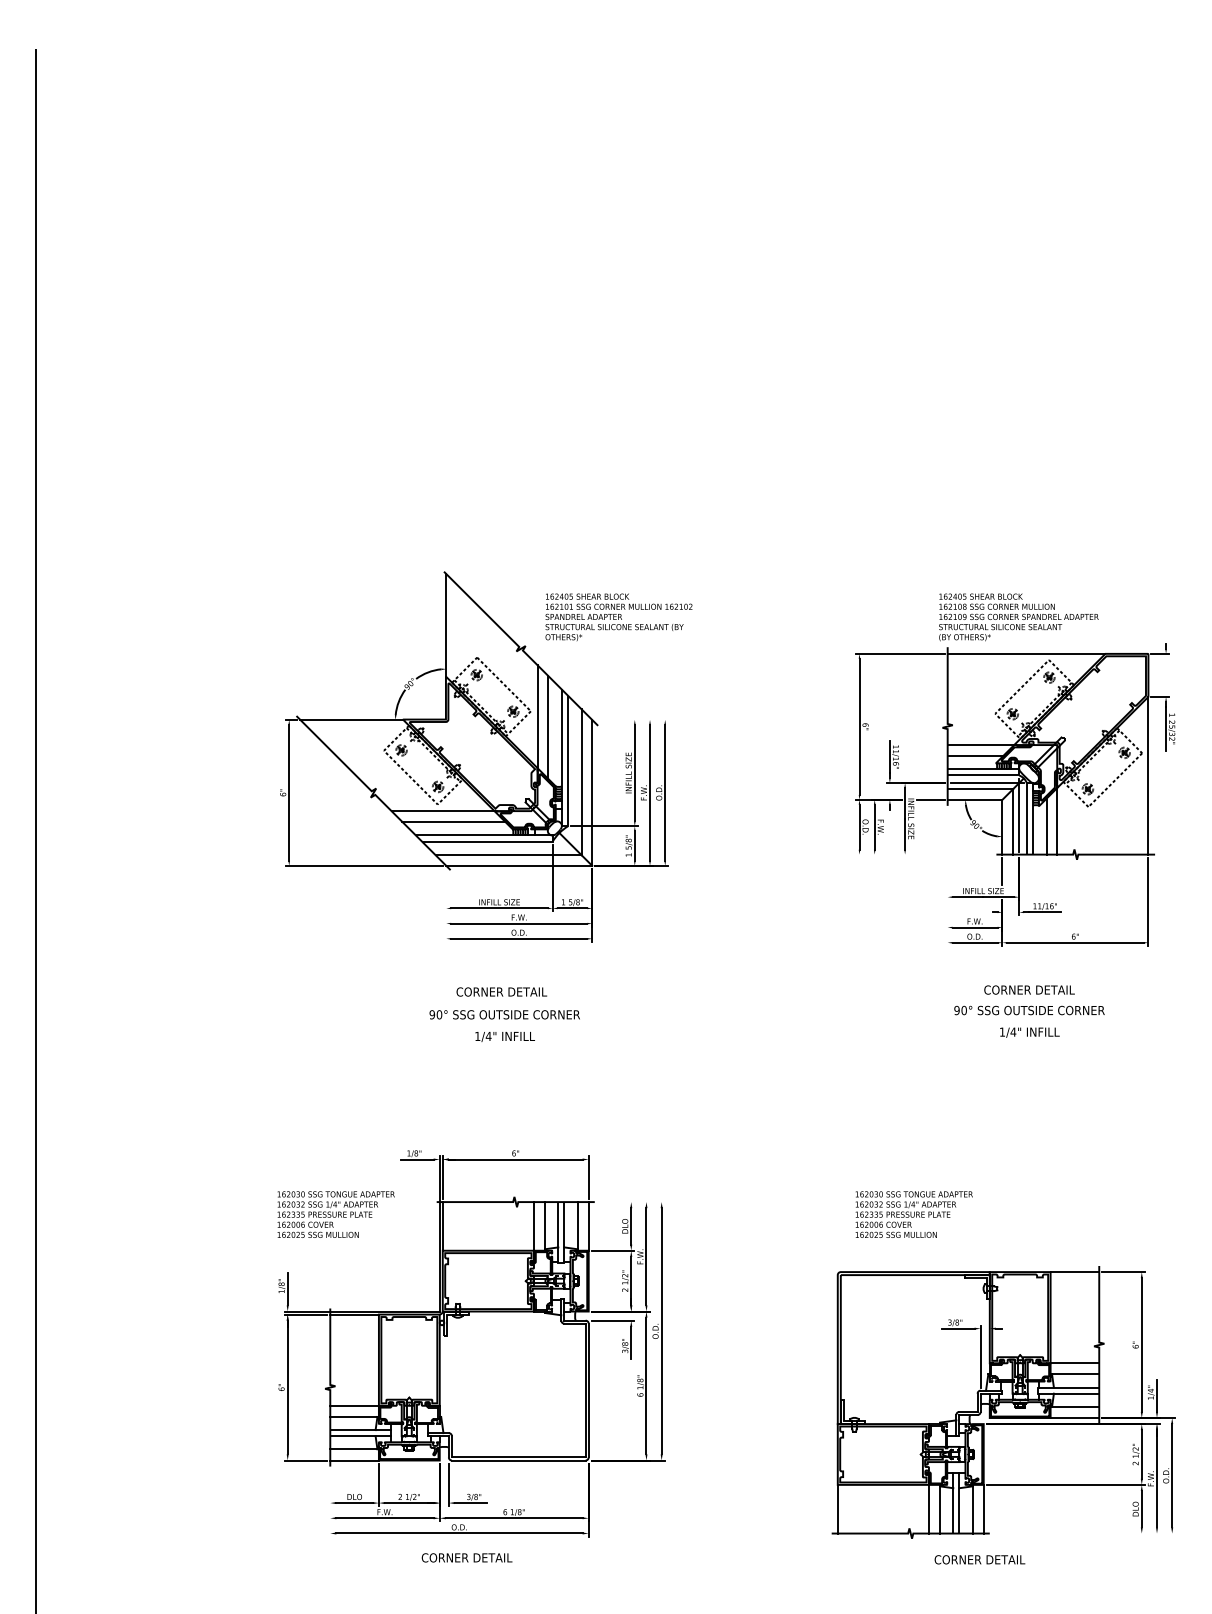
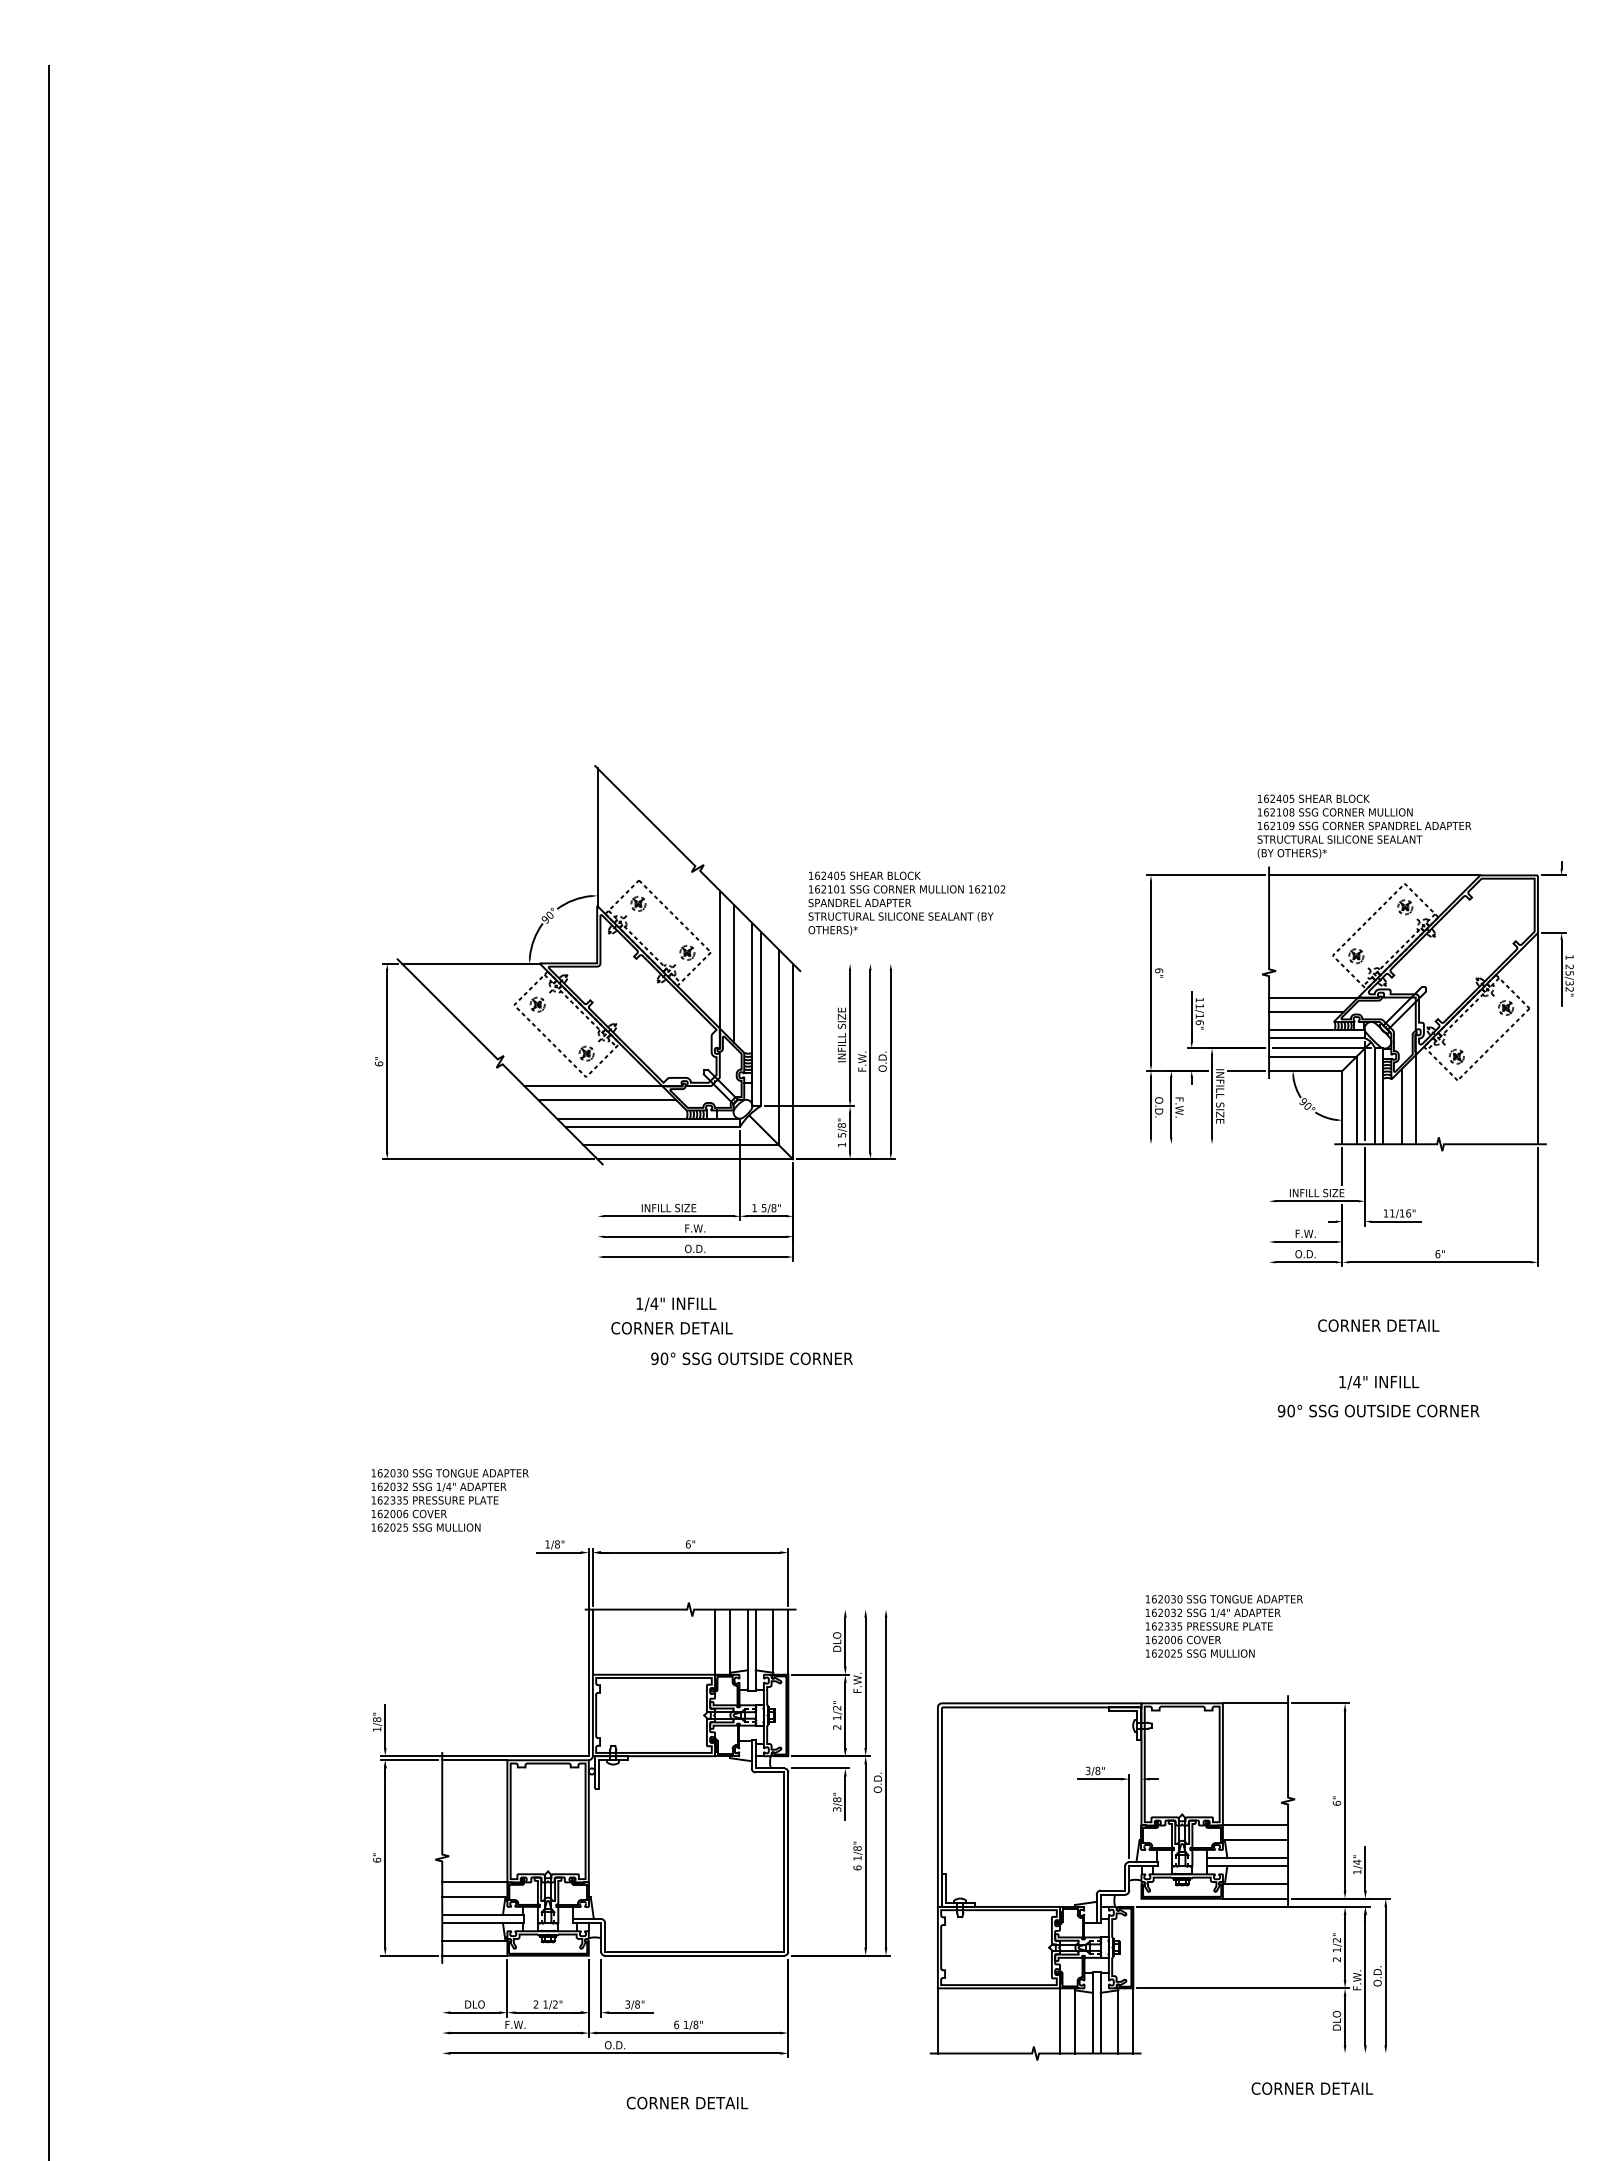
text: (618, 617) -> (906, 903), moved
text: (1029, 1010) -> (1378, 1410), moved
text: (504, 1014) -> (751, 1358), moved
text: (505, 1036) -> (676, 1304), moved
text: (335, 1214) -> (449, 1500), moved
part: (1003, 1402) -> (1159, 1877), moved
text: (467, 1557) -> (687, 2102), moved

